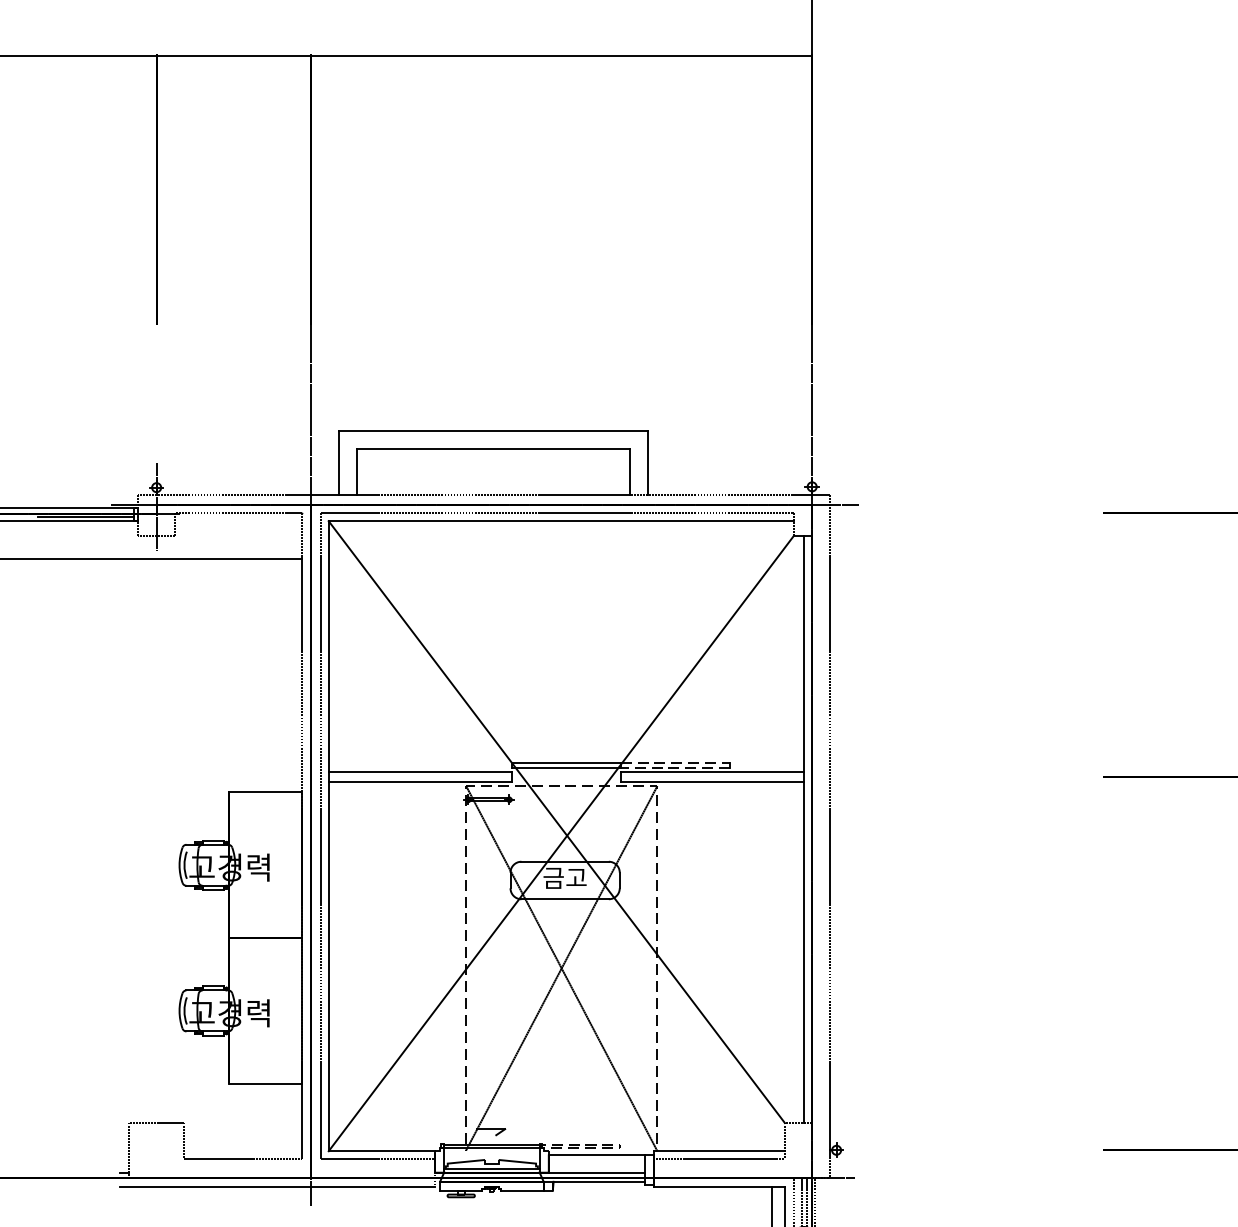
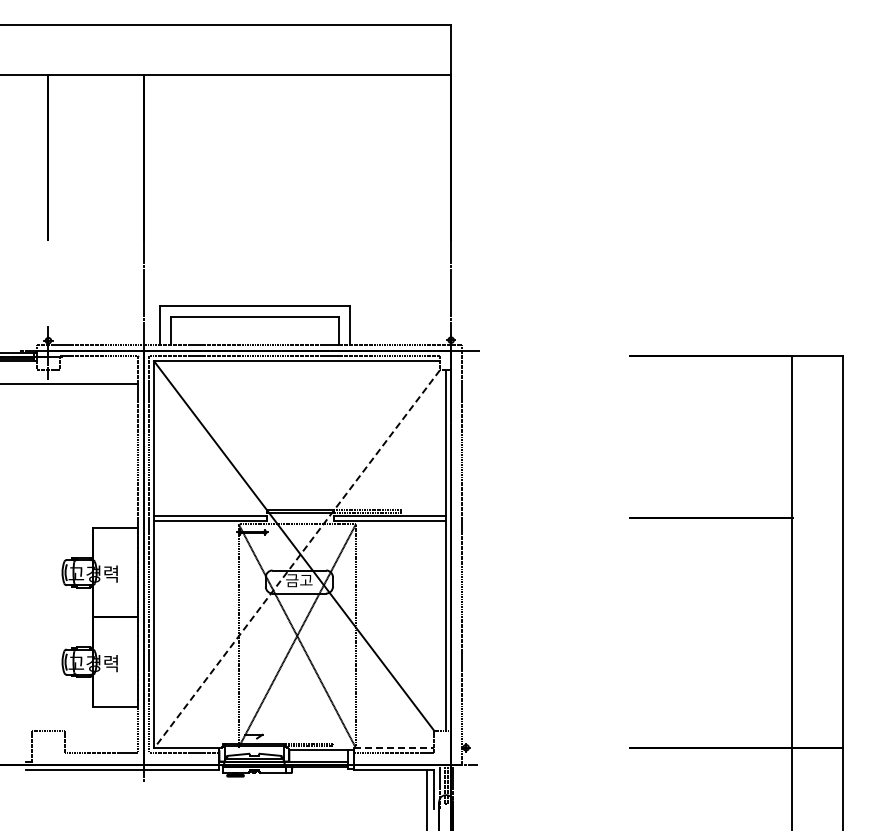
line: (562, 843) -> (297, 559), solid -> dashed
line: (719, 1151) -> (394, 748), solid -> dashed

